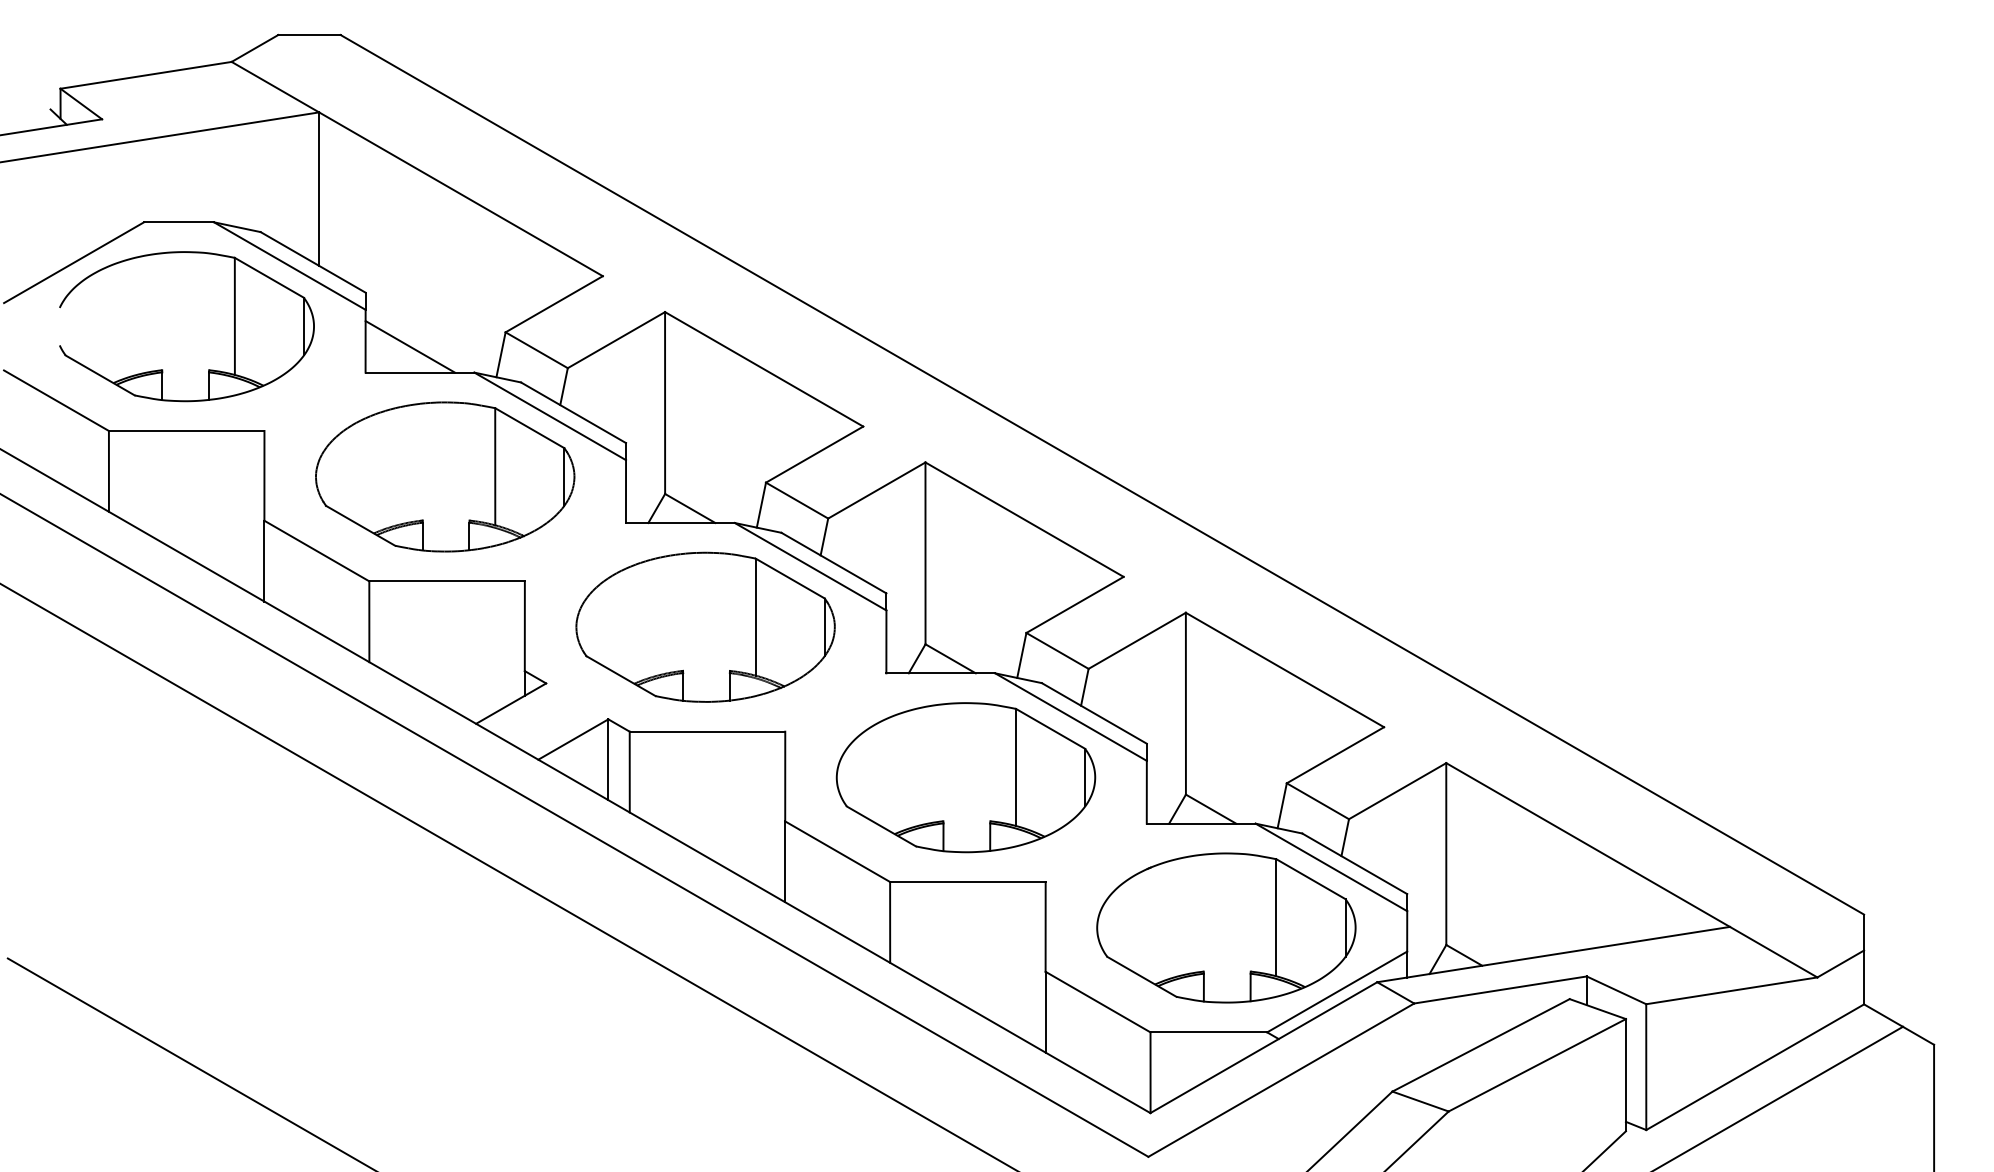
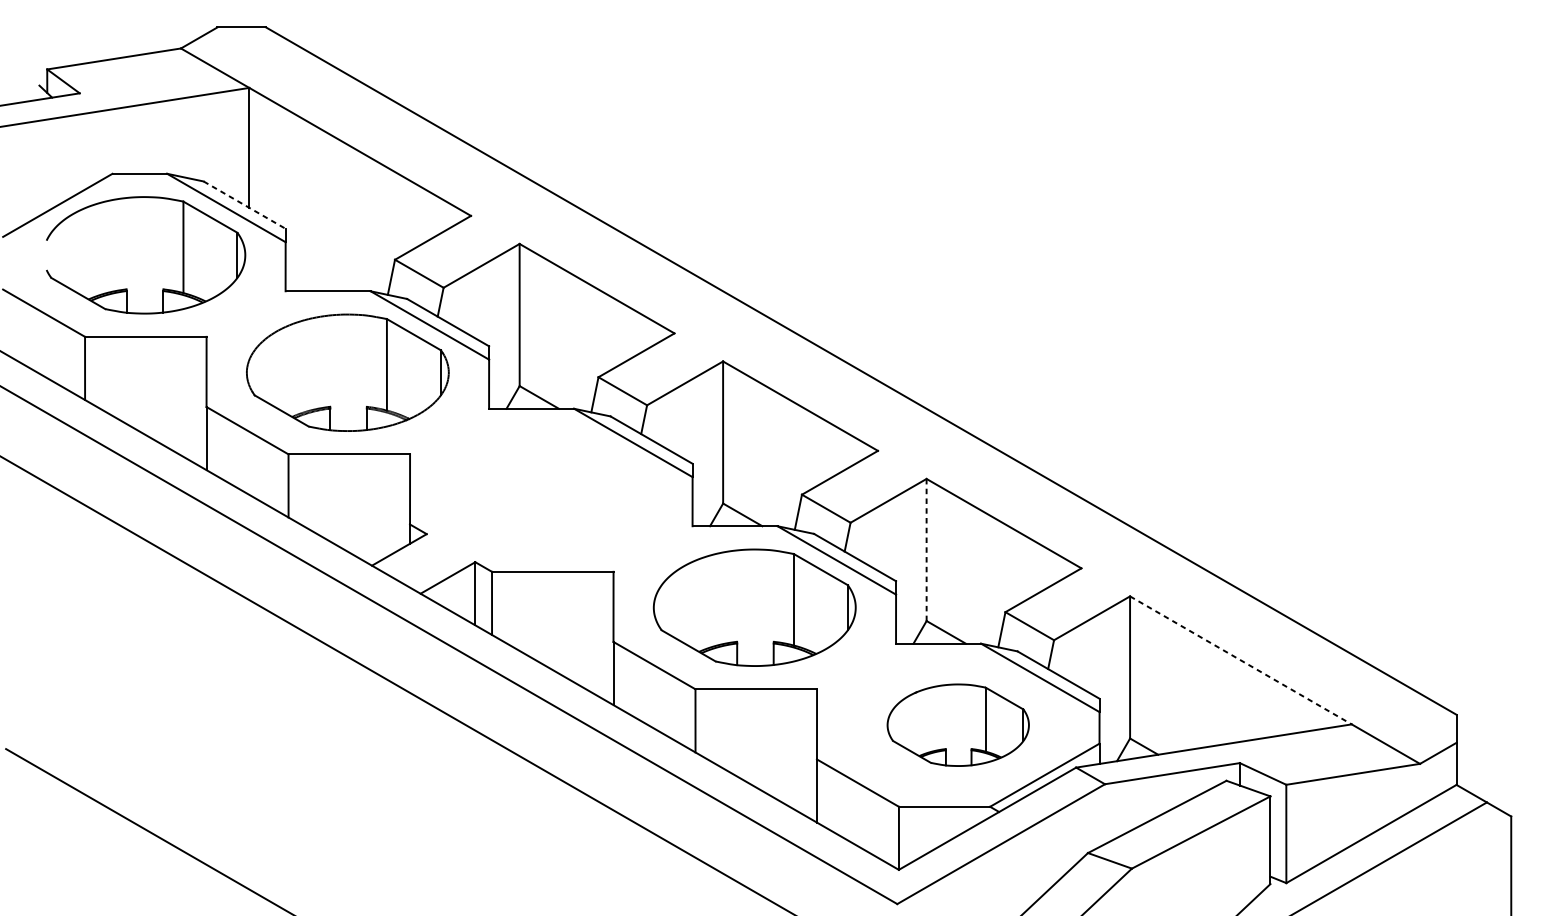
line: (313, 262) -> (244, 205), solid -> dashed
line: (409, 346) -> (319, 270), removed
part: (705, 626) -> (551, 489), removed
line: (1185, 703) -> (926, 549), solid -> dashed
line: (1588, 845) -> (1241, 660), solid -> dashed
part: (1226, 927) -> (958, 724), size x0.7

